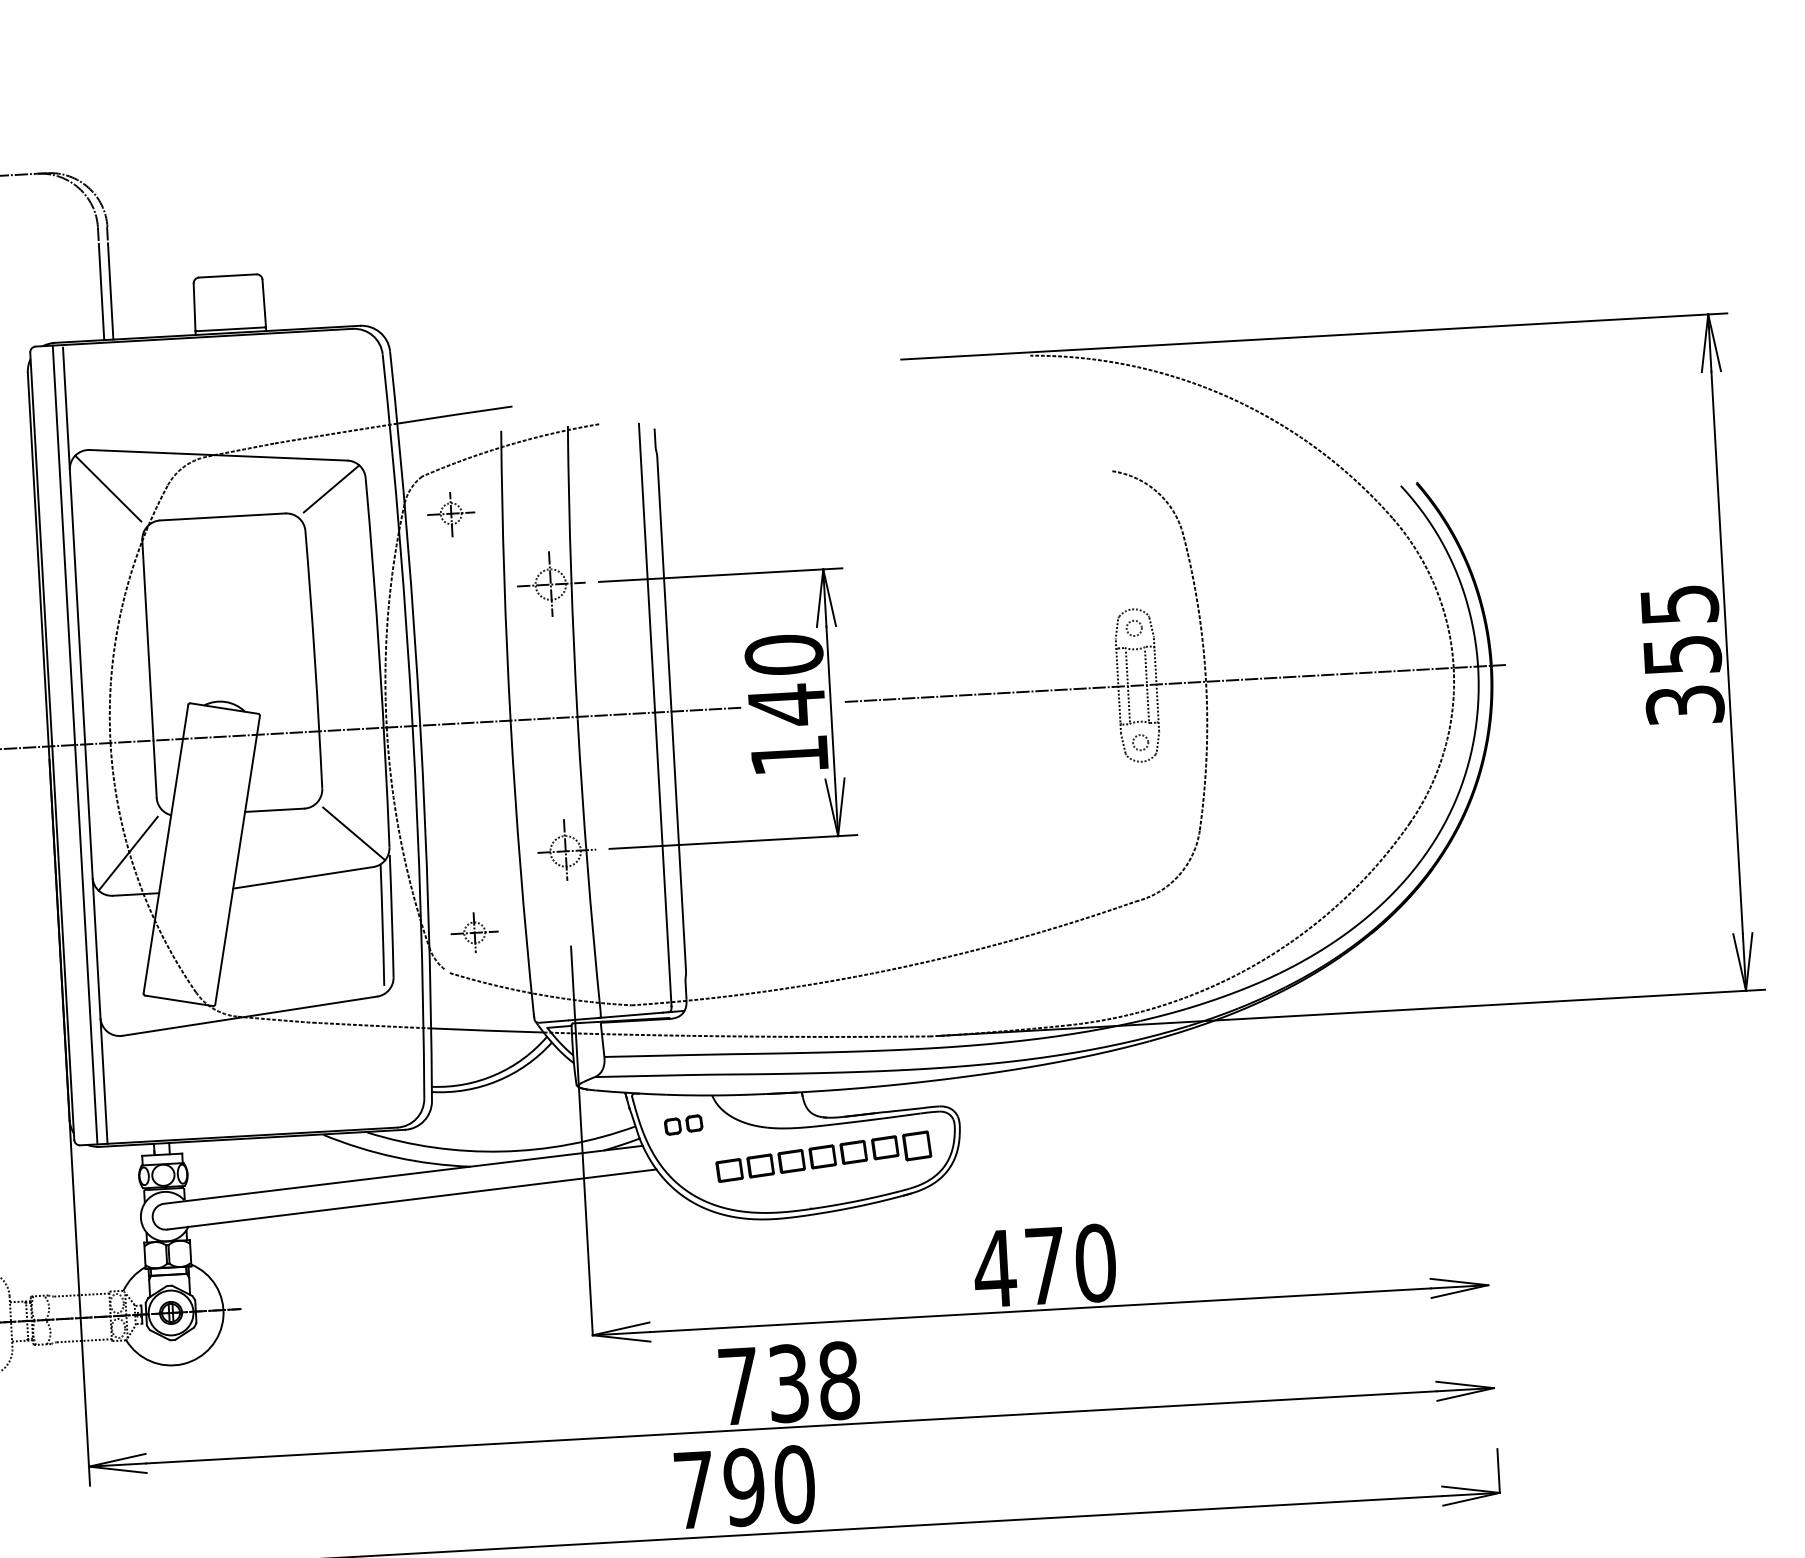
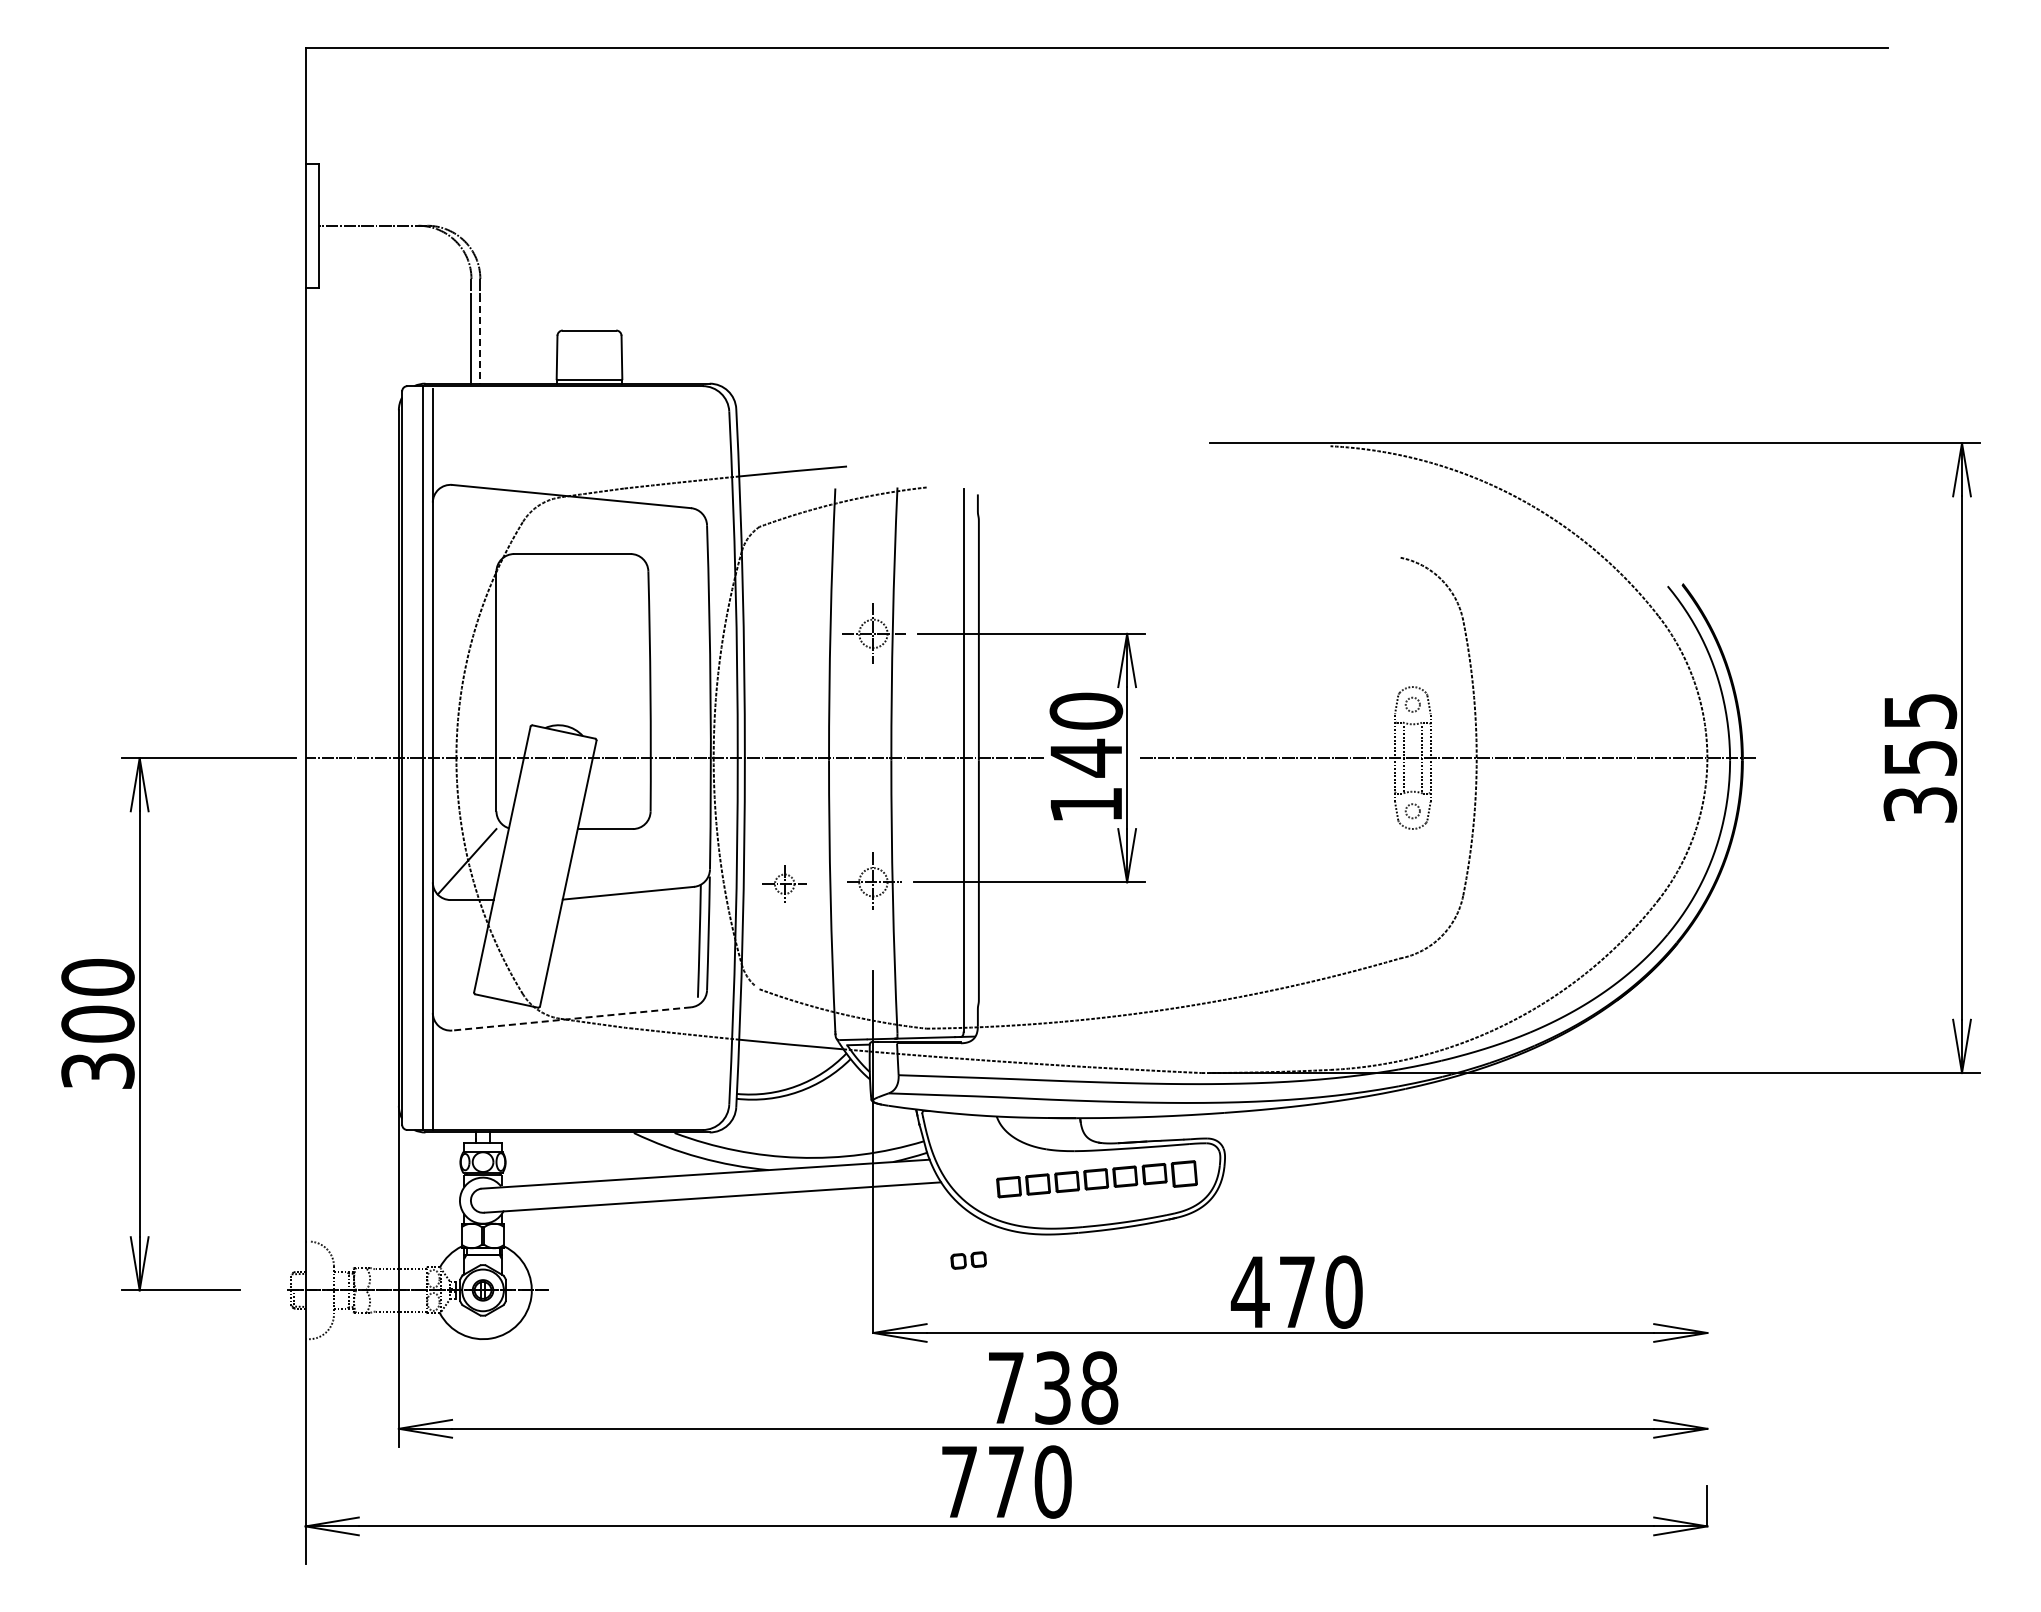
line: (111, 292) -> (480, 339), solid -> dashed
line: (108, 488) -> (467, 521), removed
line: (331, 488) -> (674, 533), removed
part: (451, 514) -> (784, 563), removed
line: (353, 834) -> (677, 855), removed
part: (474, 932) -> (784, 883), moved
line: (249, 1015) -> (571, 1018), solid -> dashed
part: (683, 1125) -> (968, 1260), moved
text: (743, 1486) -> (1005, 1481), 790 -> 770

